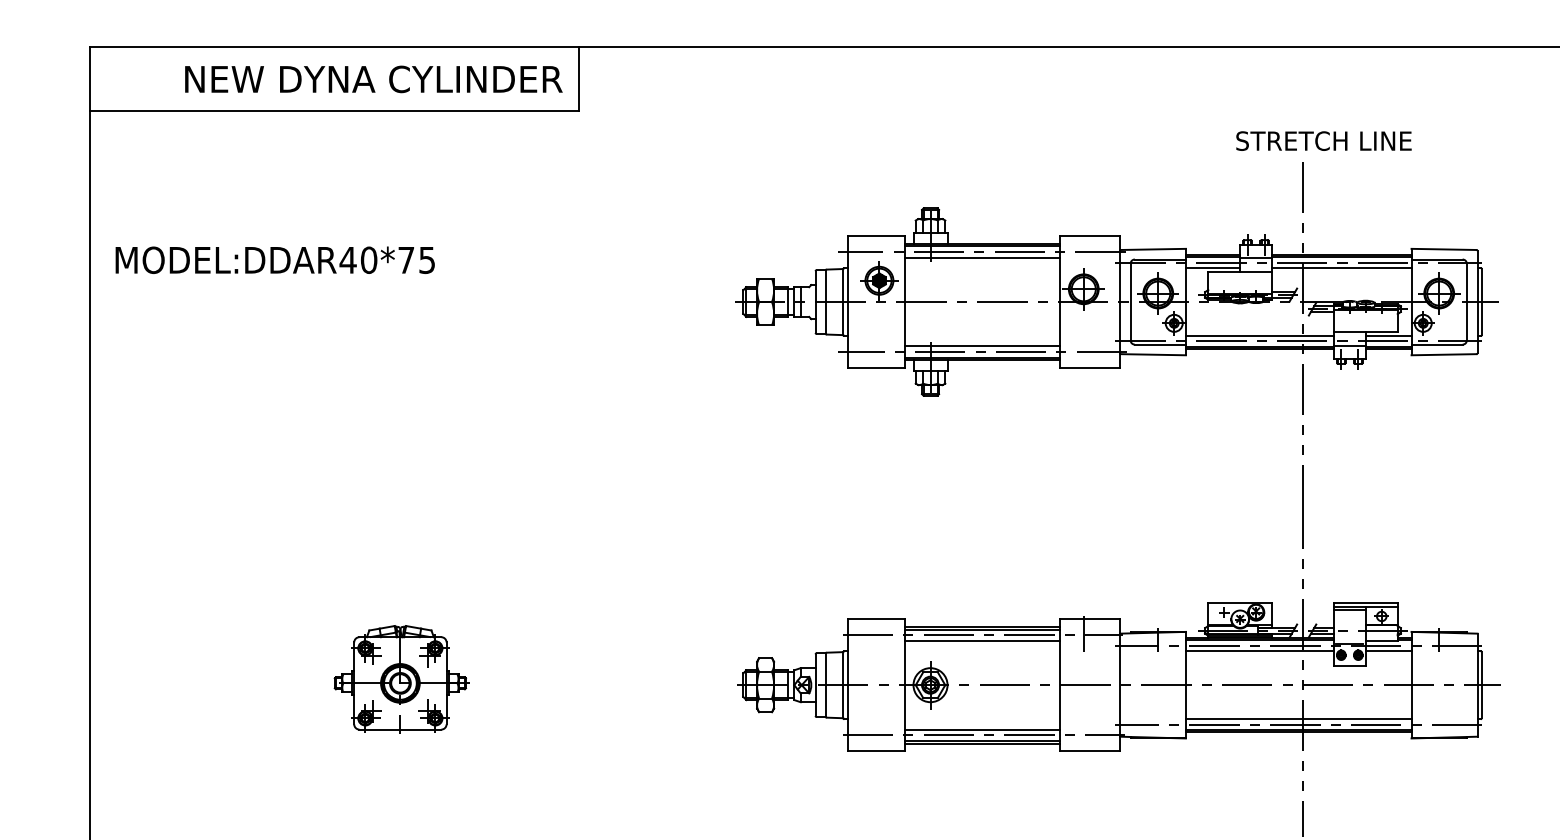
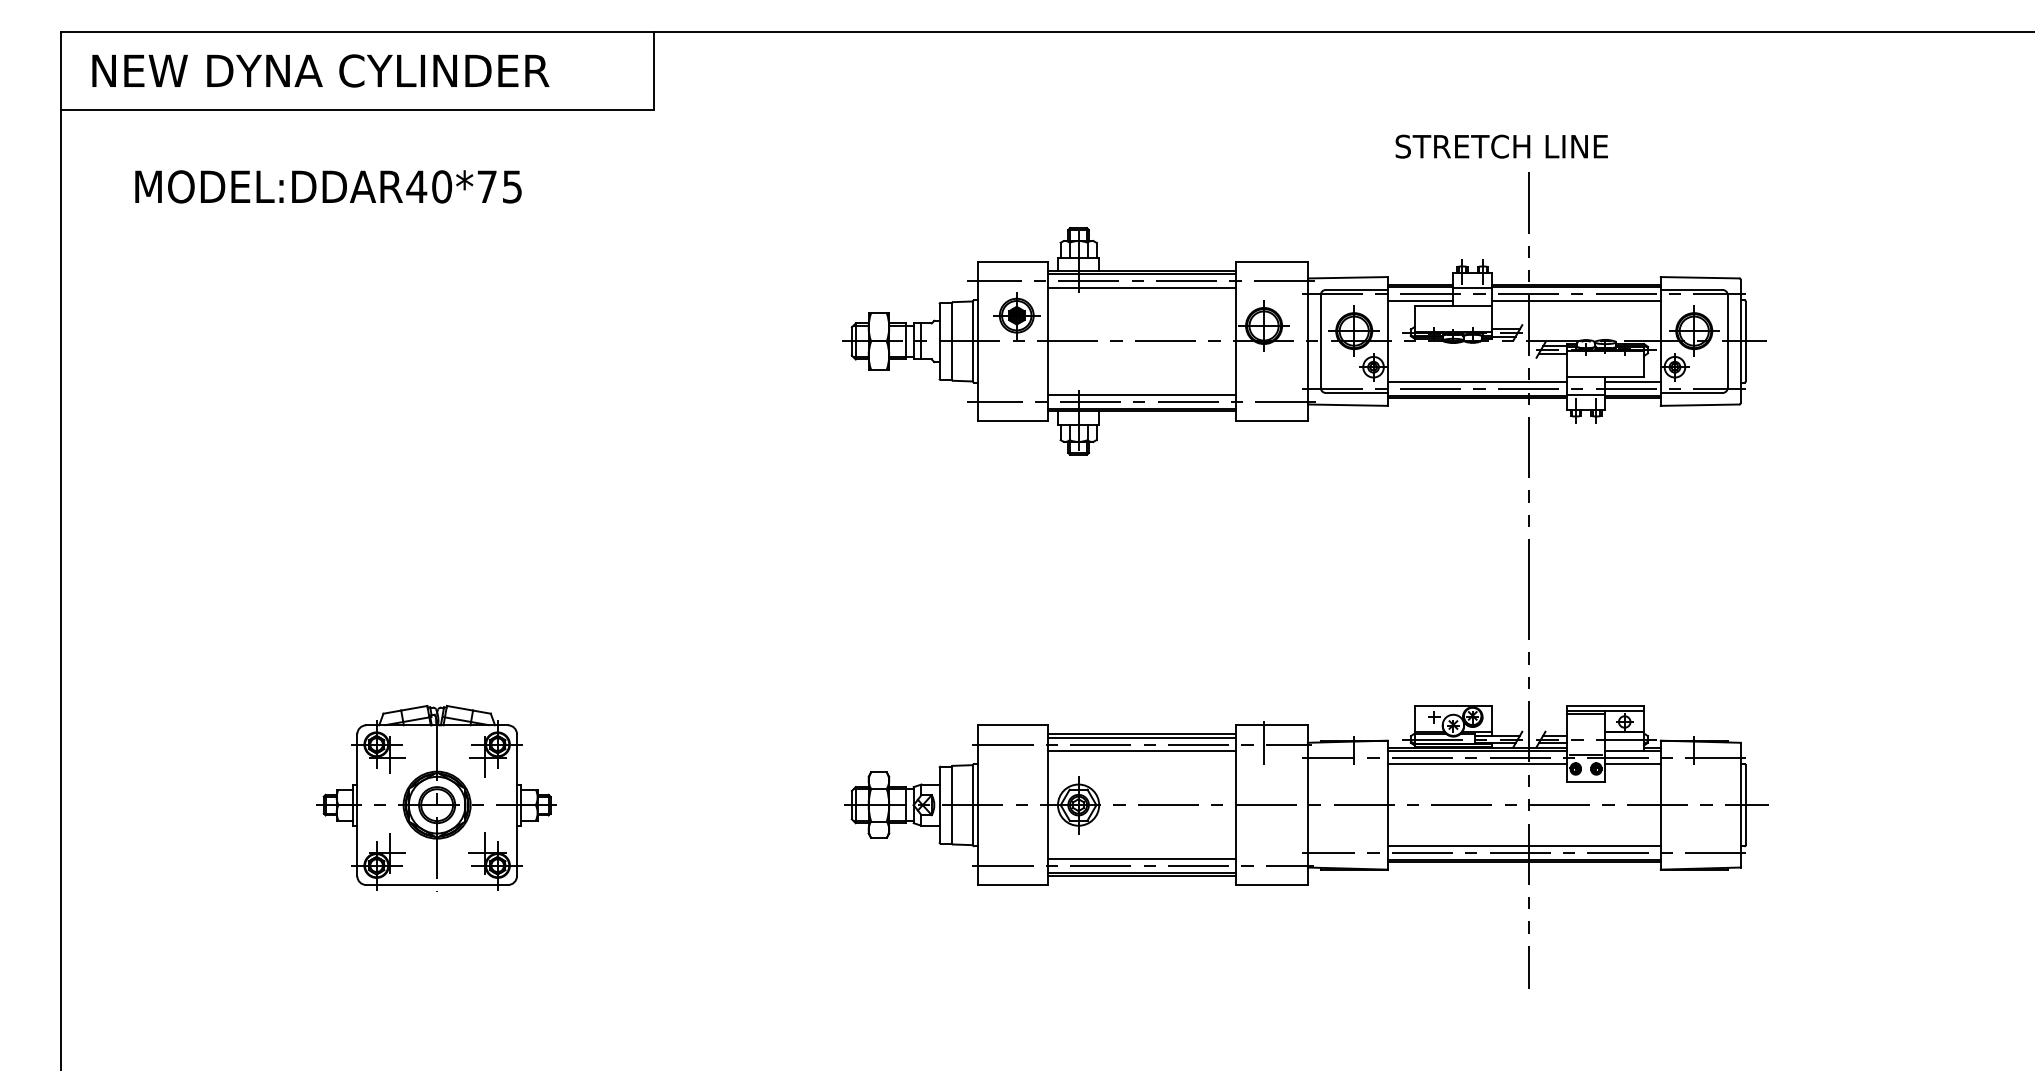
text: (373, 79) -> (320, 70), moved
text: (1323, 140) -> (1501, 146), moved
text: (275, 259) -> (328, 186), moved
part: (400, 678) -> (436, 797), size x1.43

